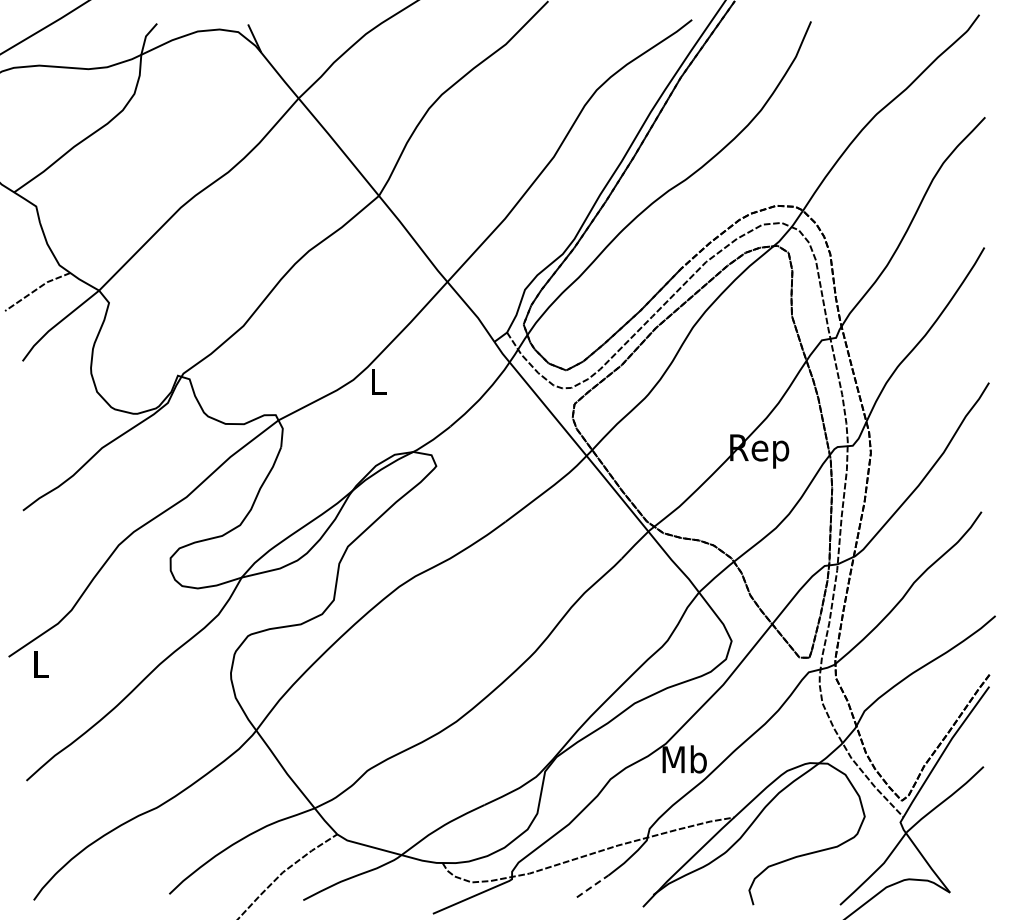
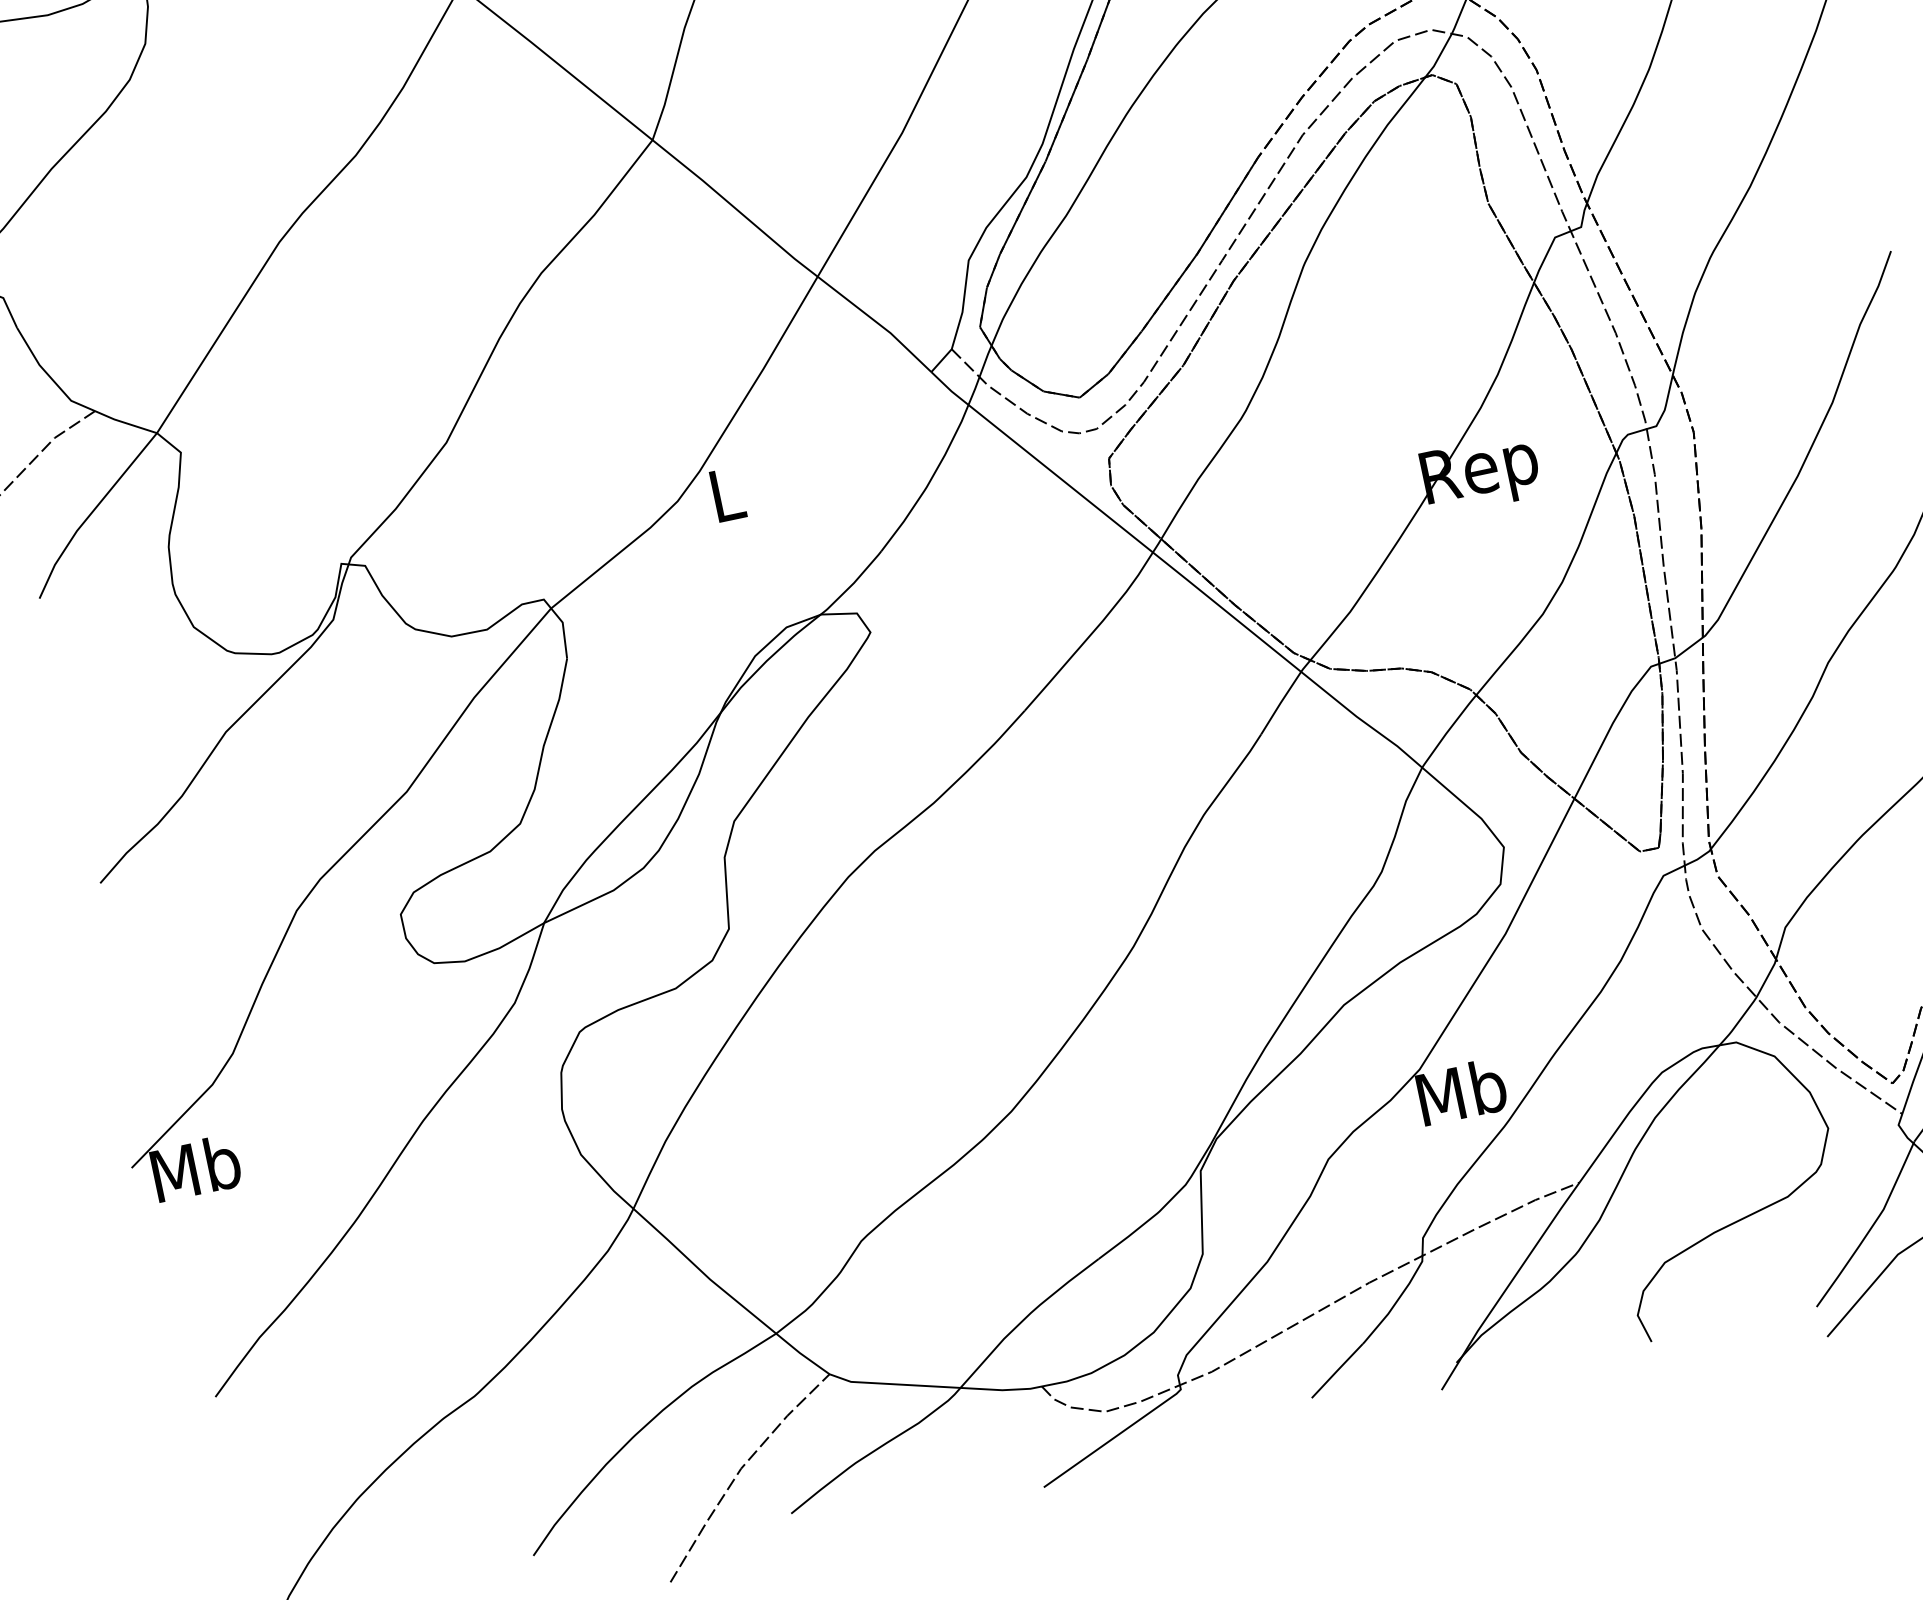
text: (41, 663) -> (196, 1167), L -> Mb
line: (592, 886) -> (1337, 1371), dashed -> solid

